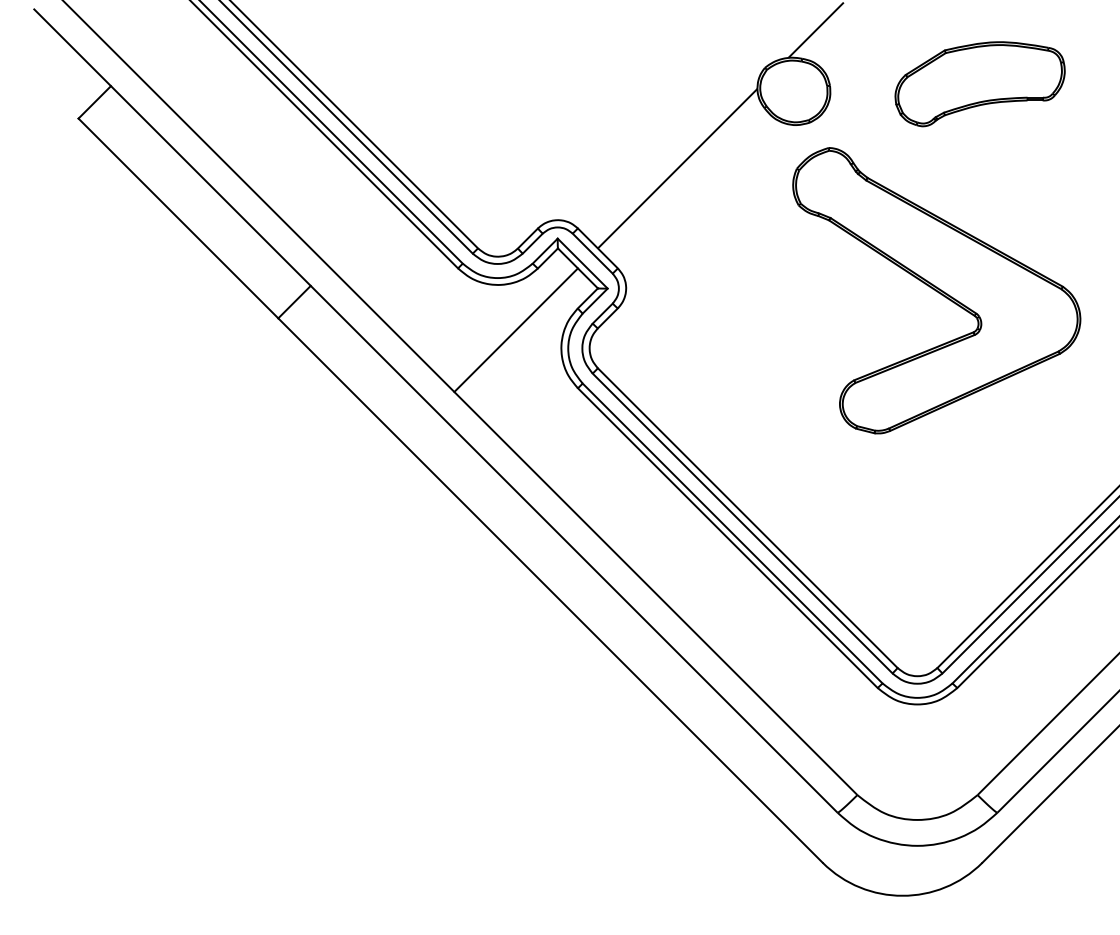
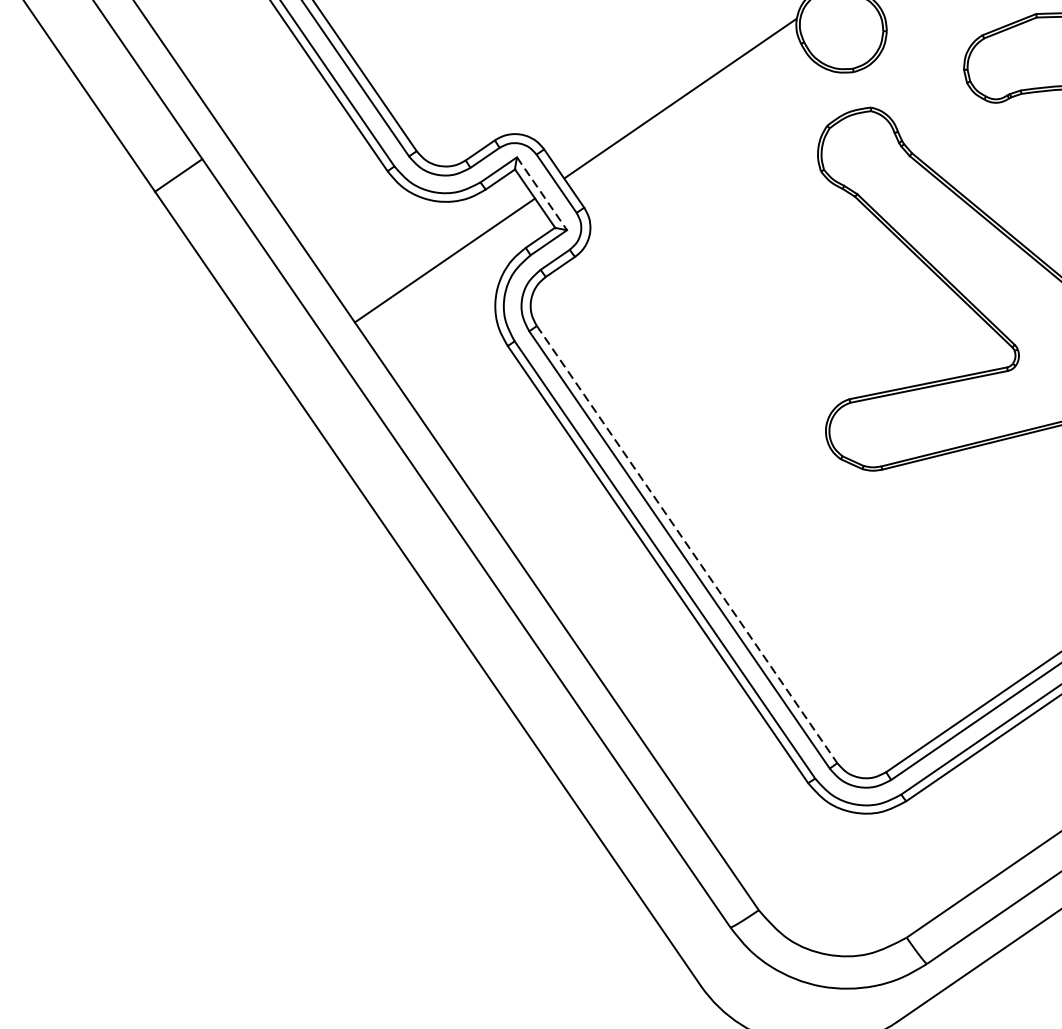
line: (583, 263) -> (543, 193), solid -> dashed
line: (747, 518) -> (686, 544), solid -> dashed

